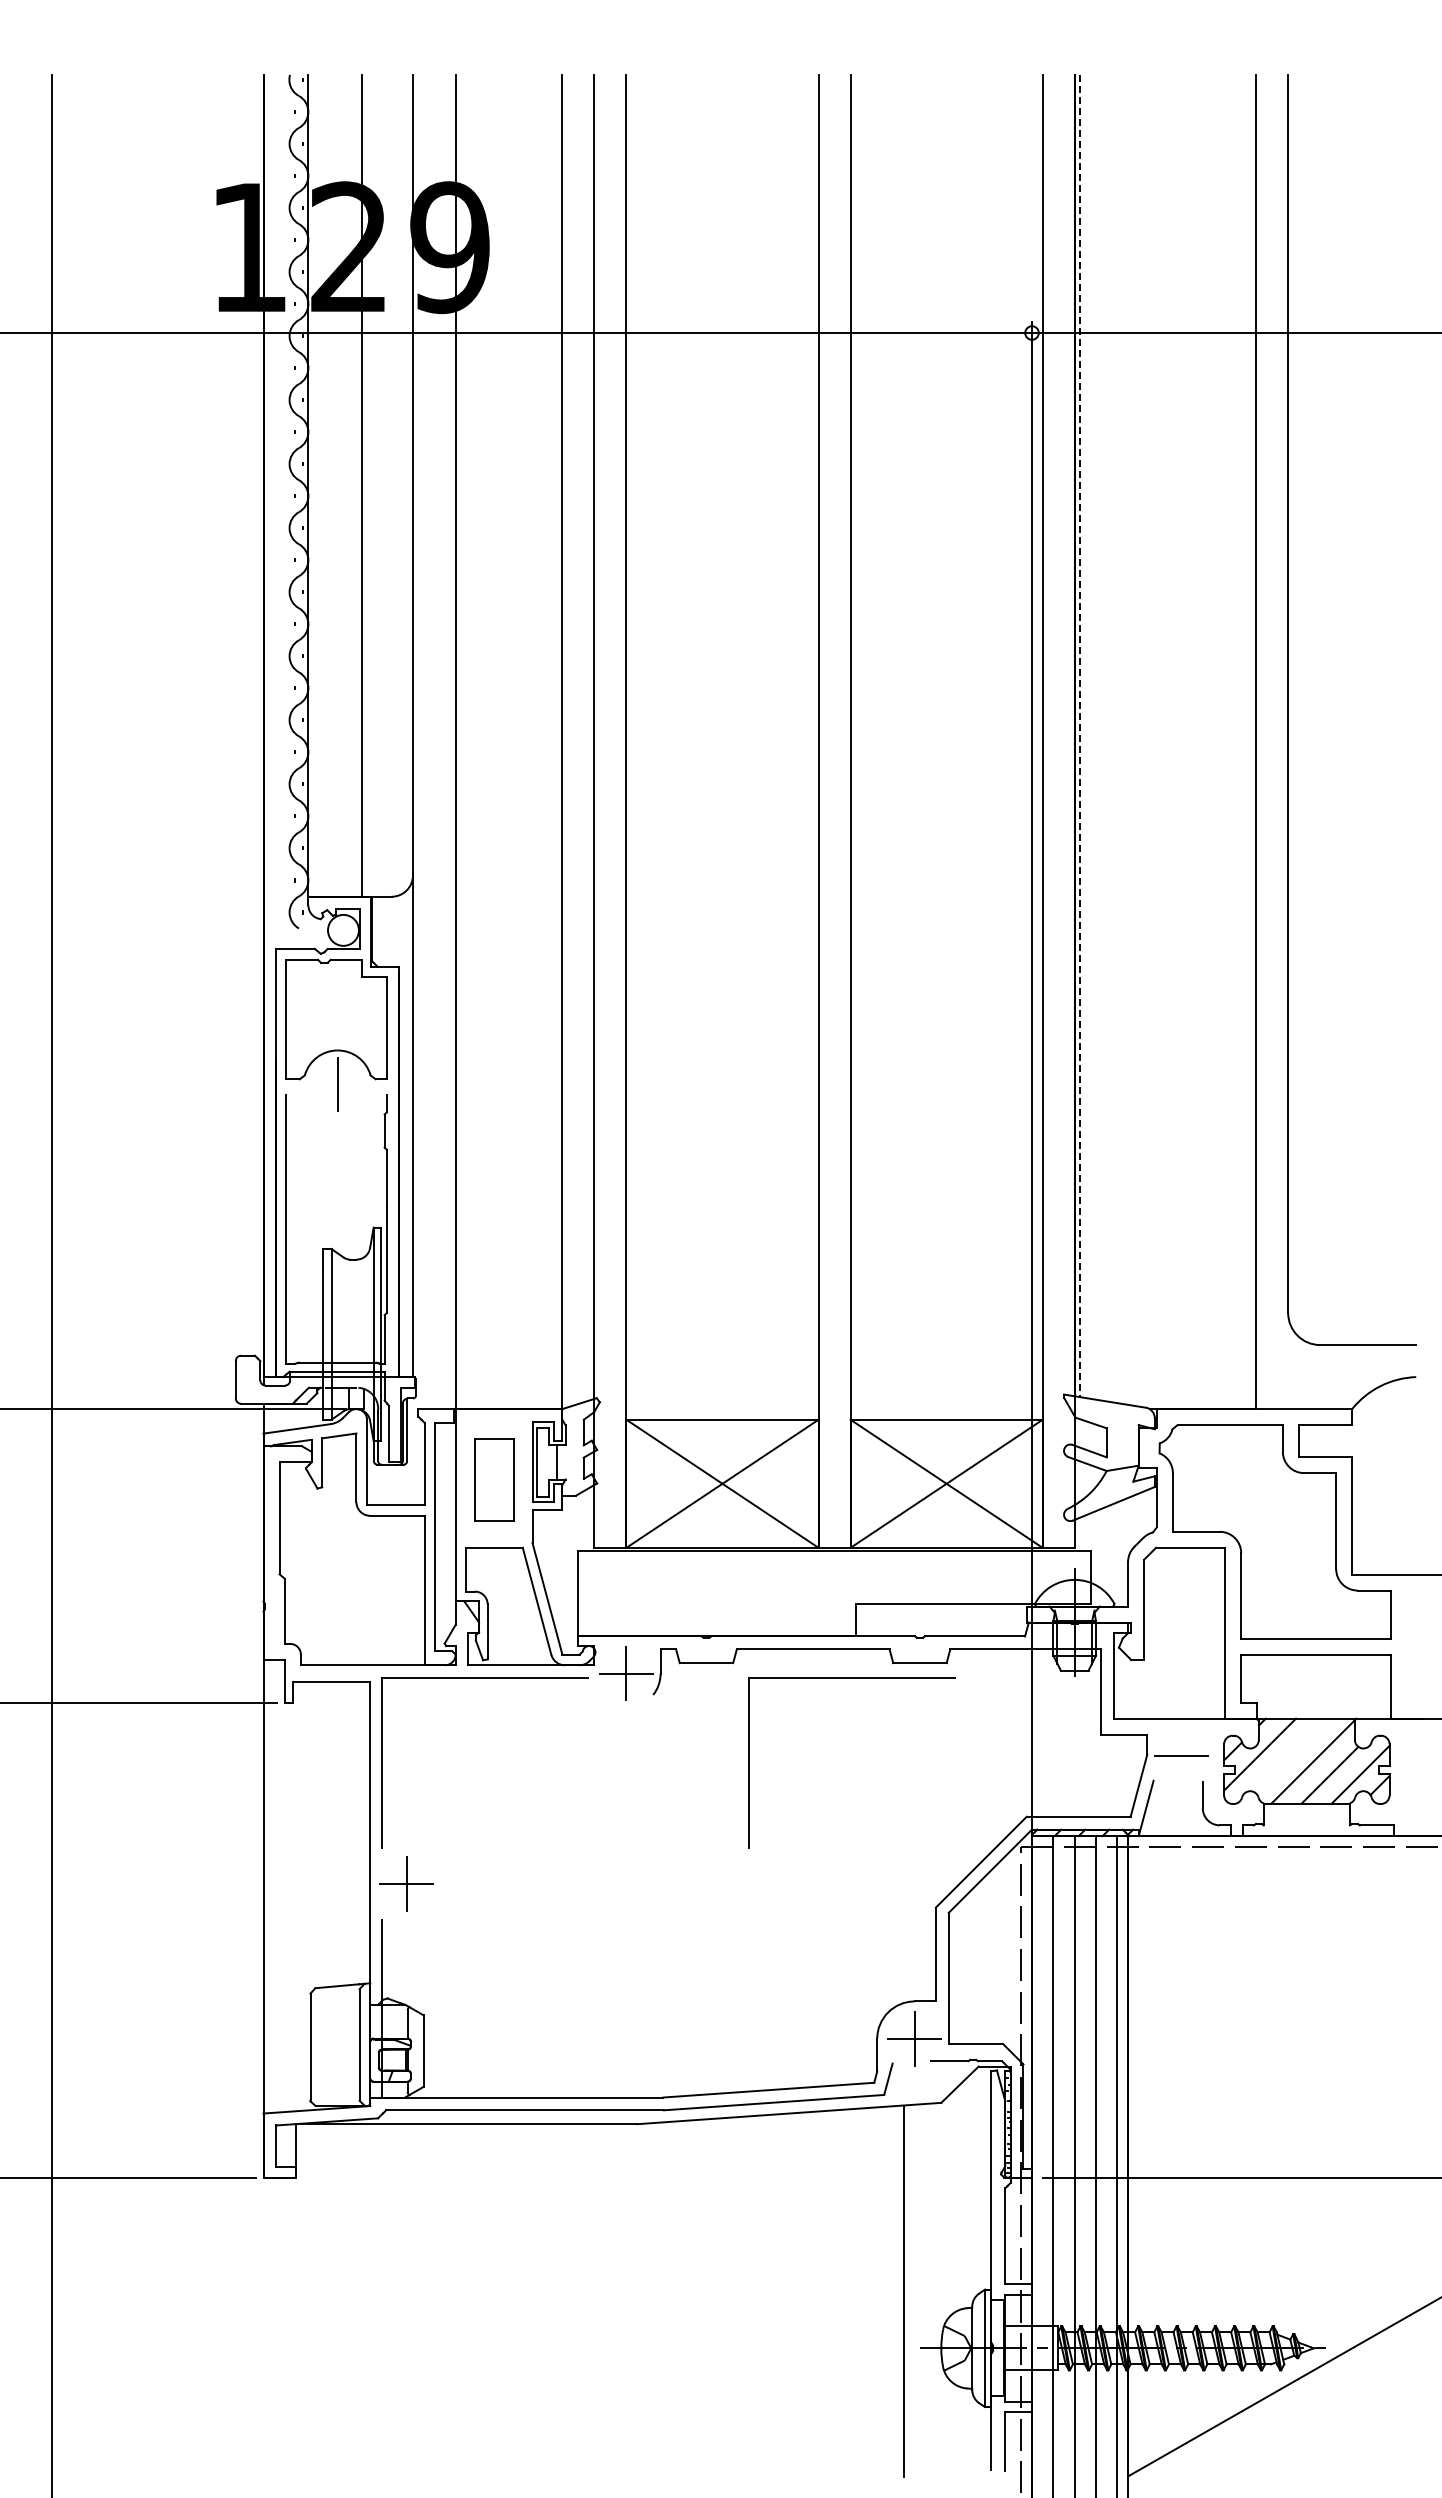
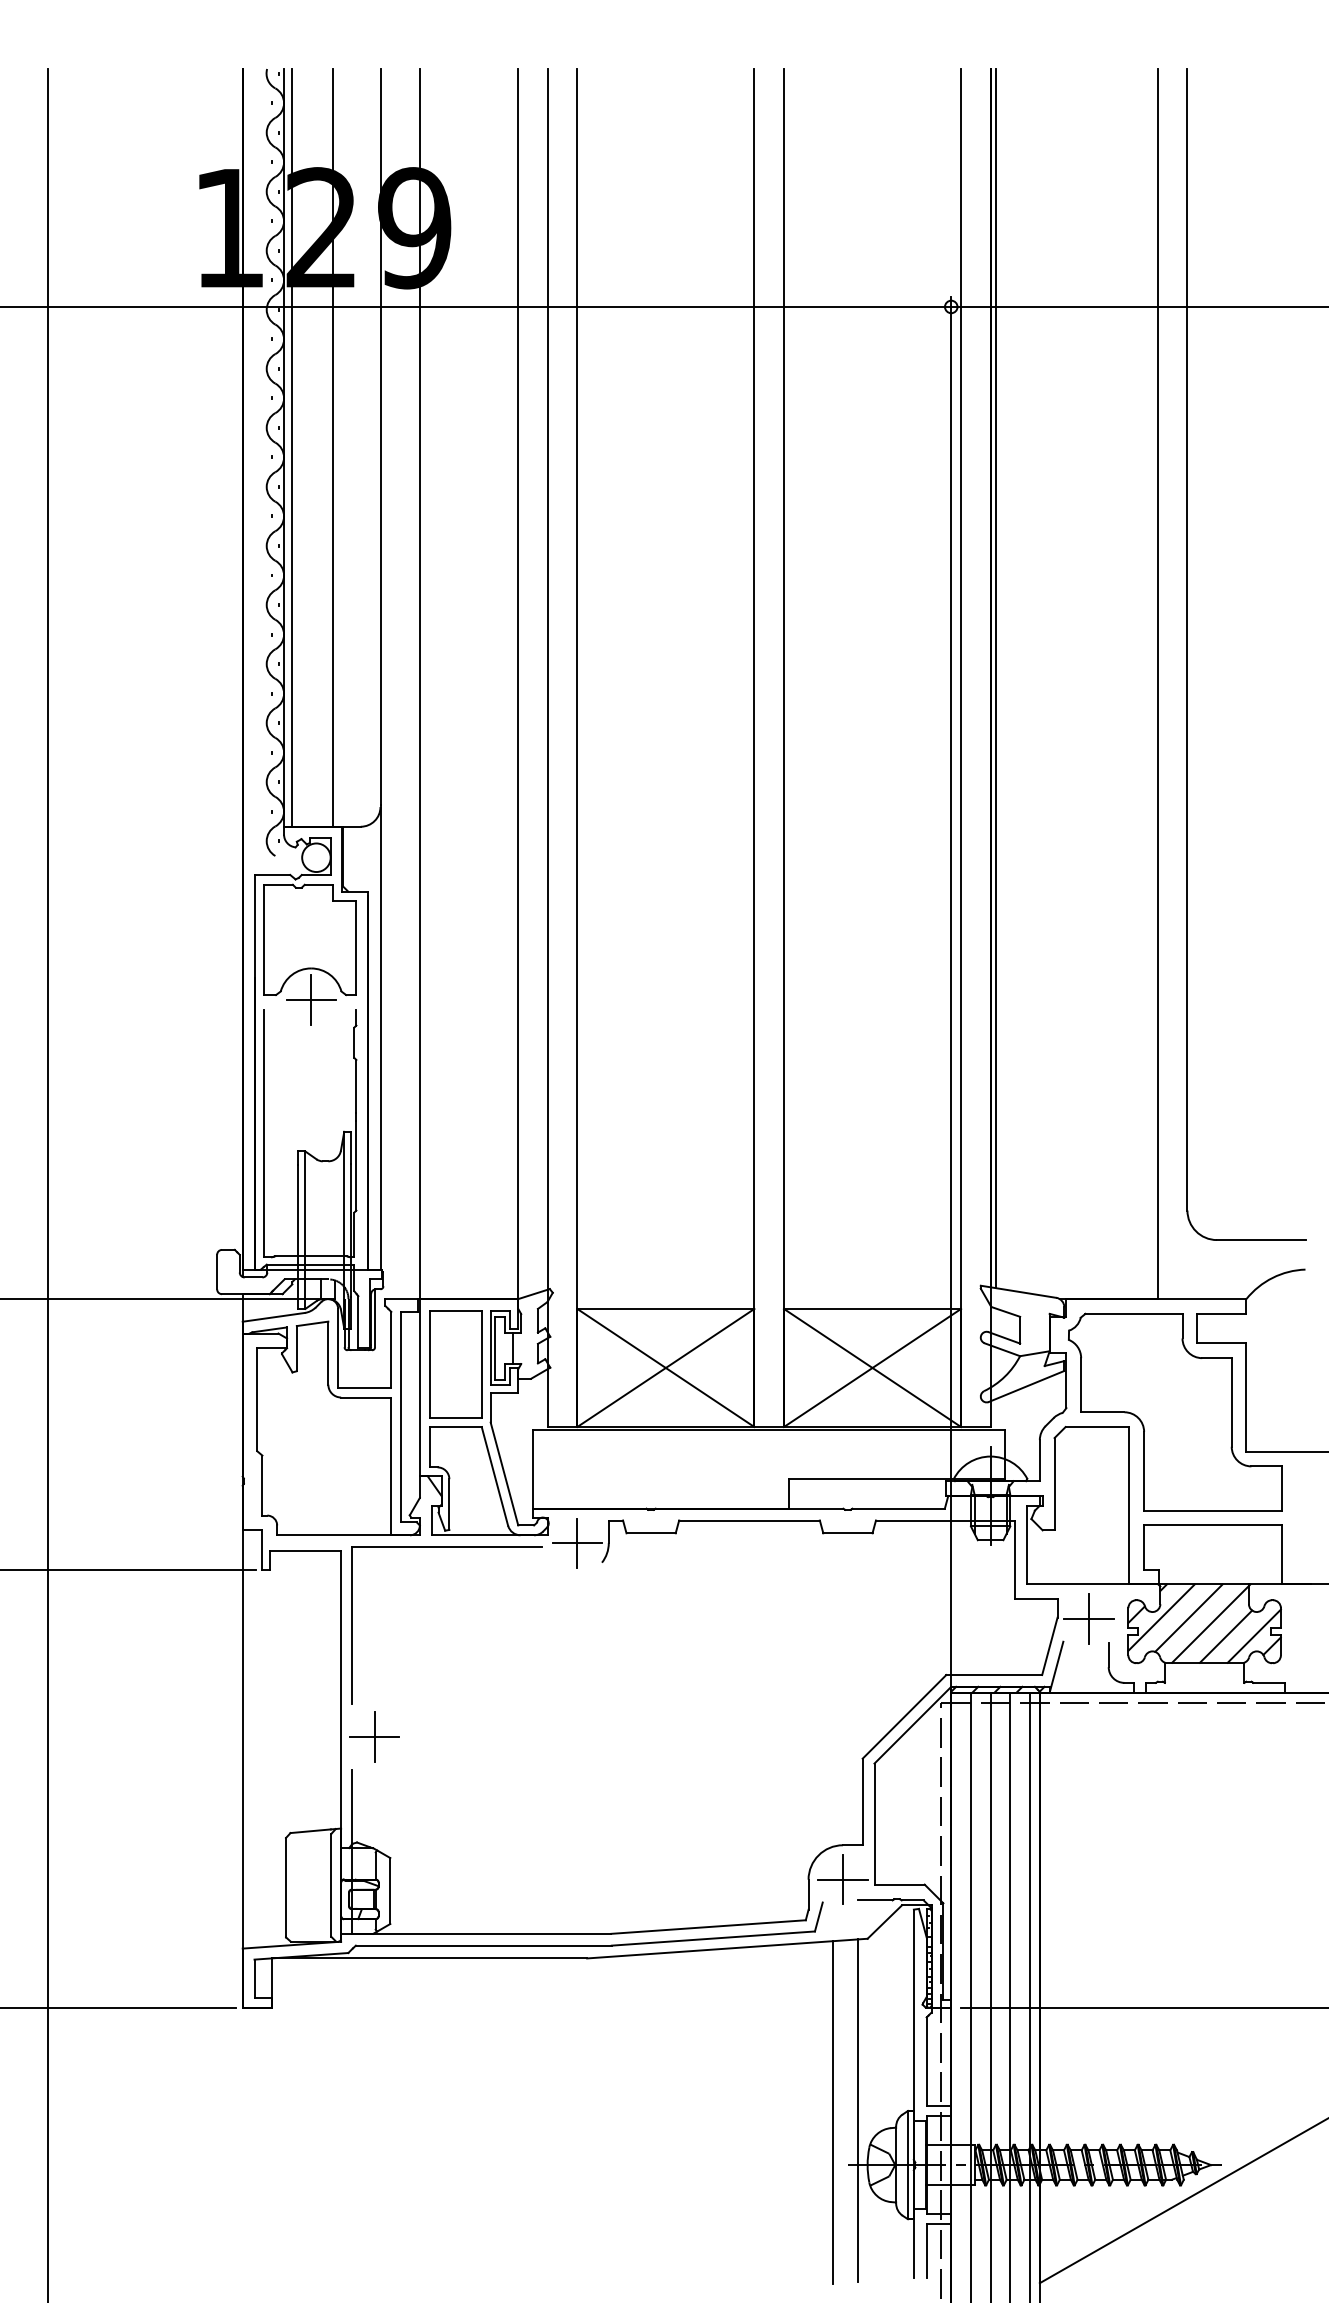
line: (316, 485) -> (291, 447), added
line: (1080, 736) -> (995, 678), dashed -> solid
line: (337, 1084) -> (310, 999), added
part: (494, 1479) -> (455, 1364), size x1.43
part: (851, 1678) -> (784, 1547), removed
line: (1289, 1754) -> (1188, 1617), added
line: (1181, 1755) -> (1089, 1618), added
line: (930, 2289) -> (857, 2110), added

